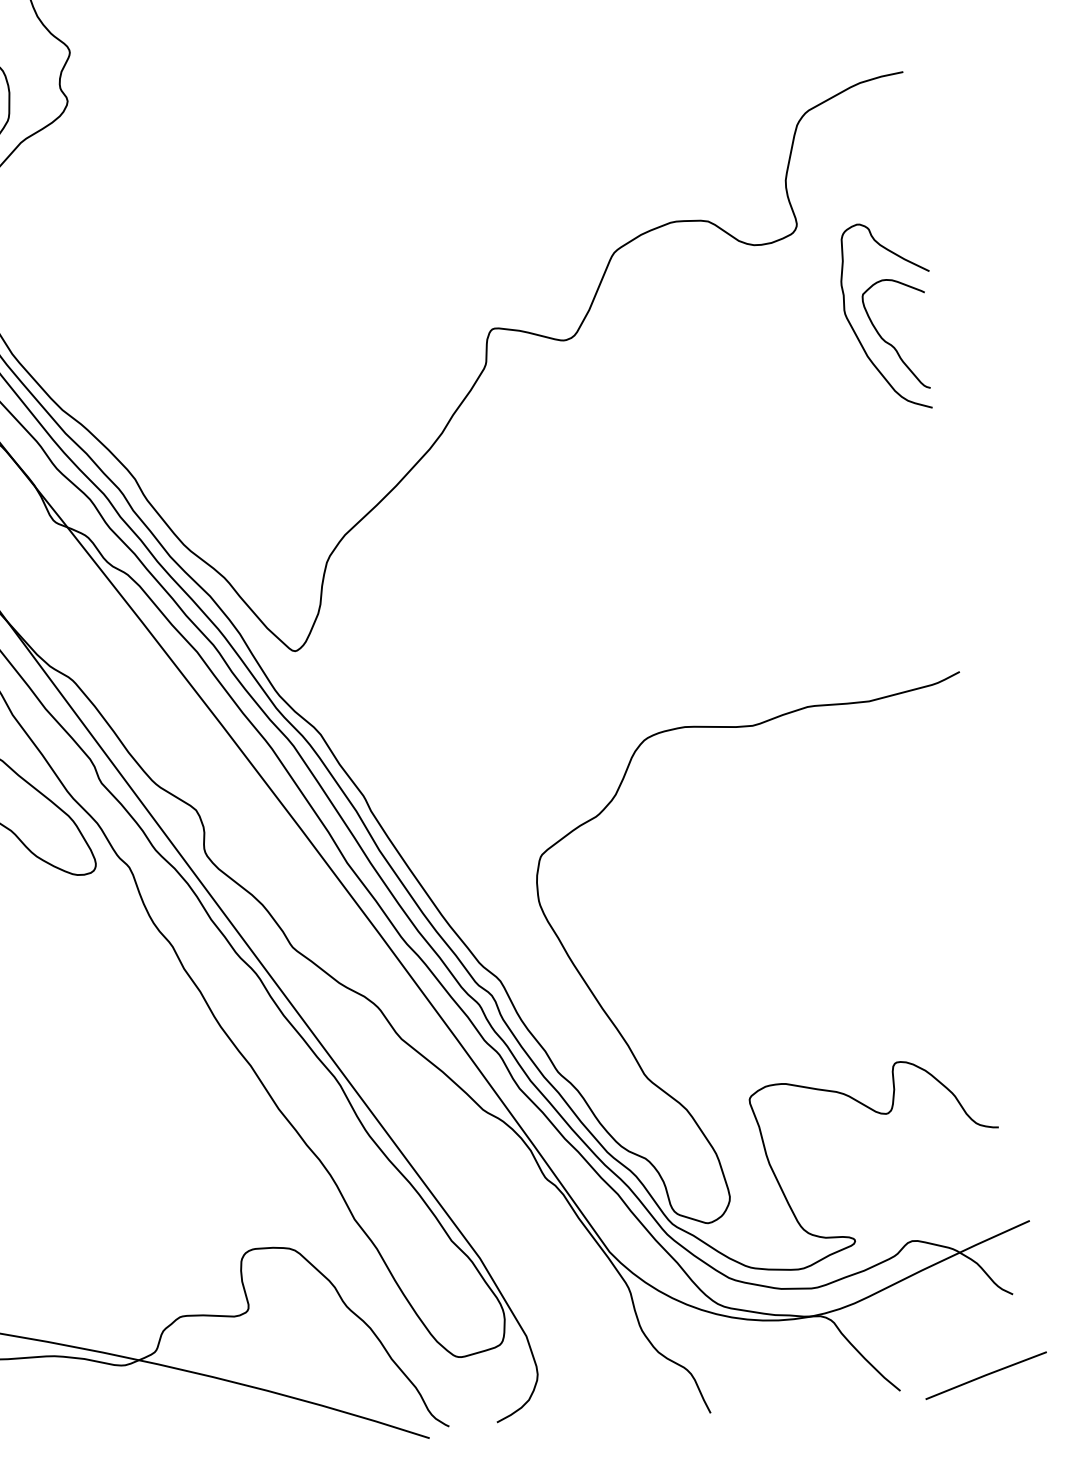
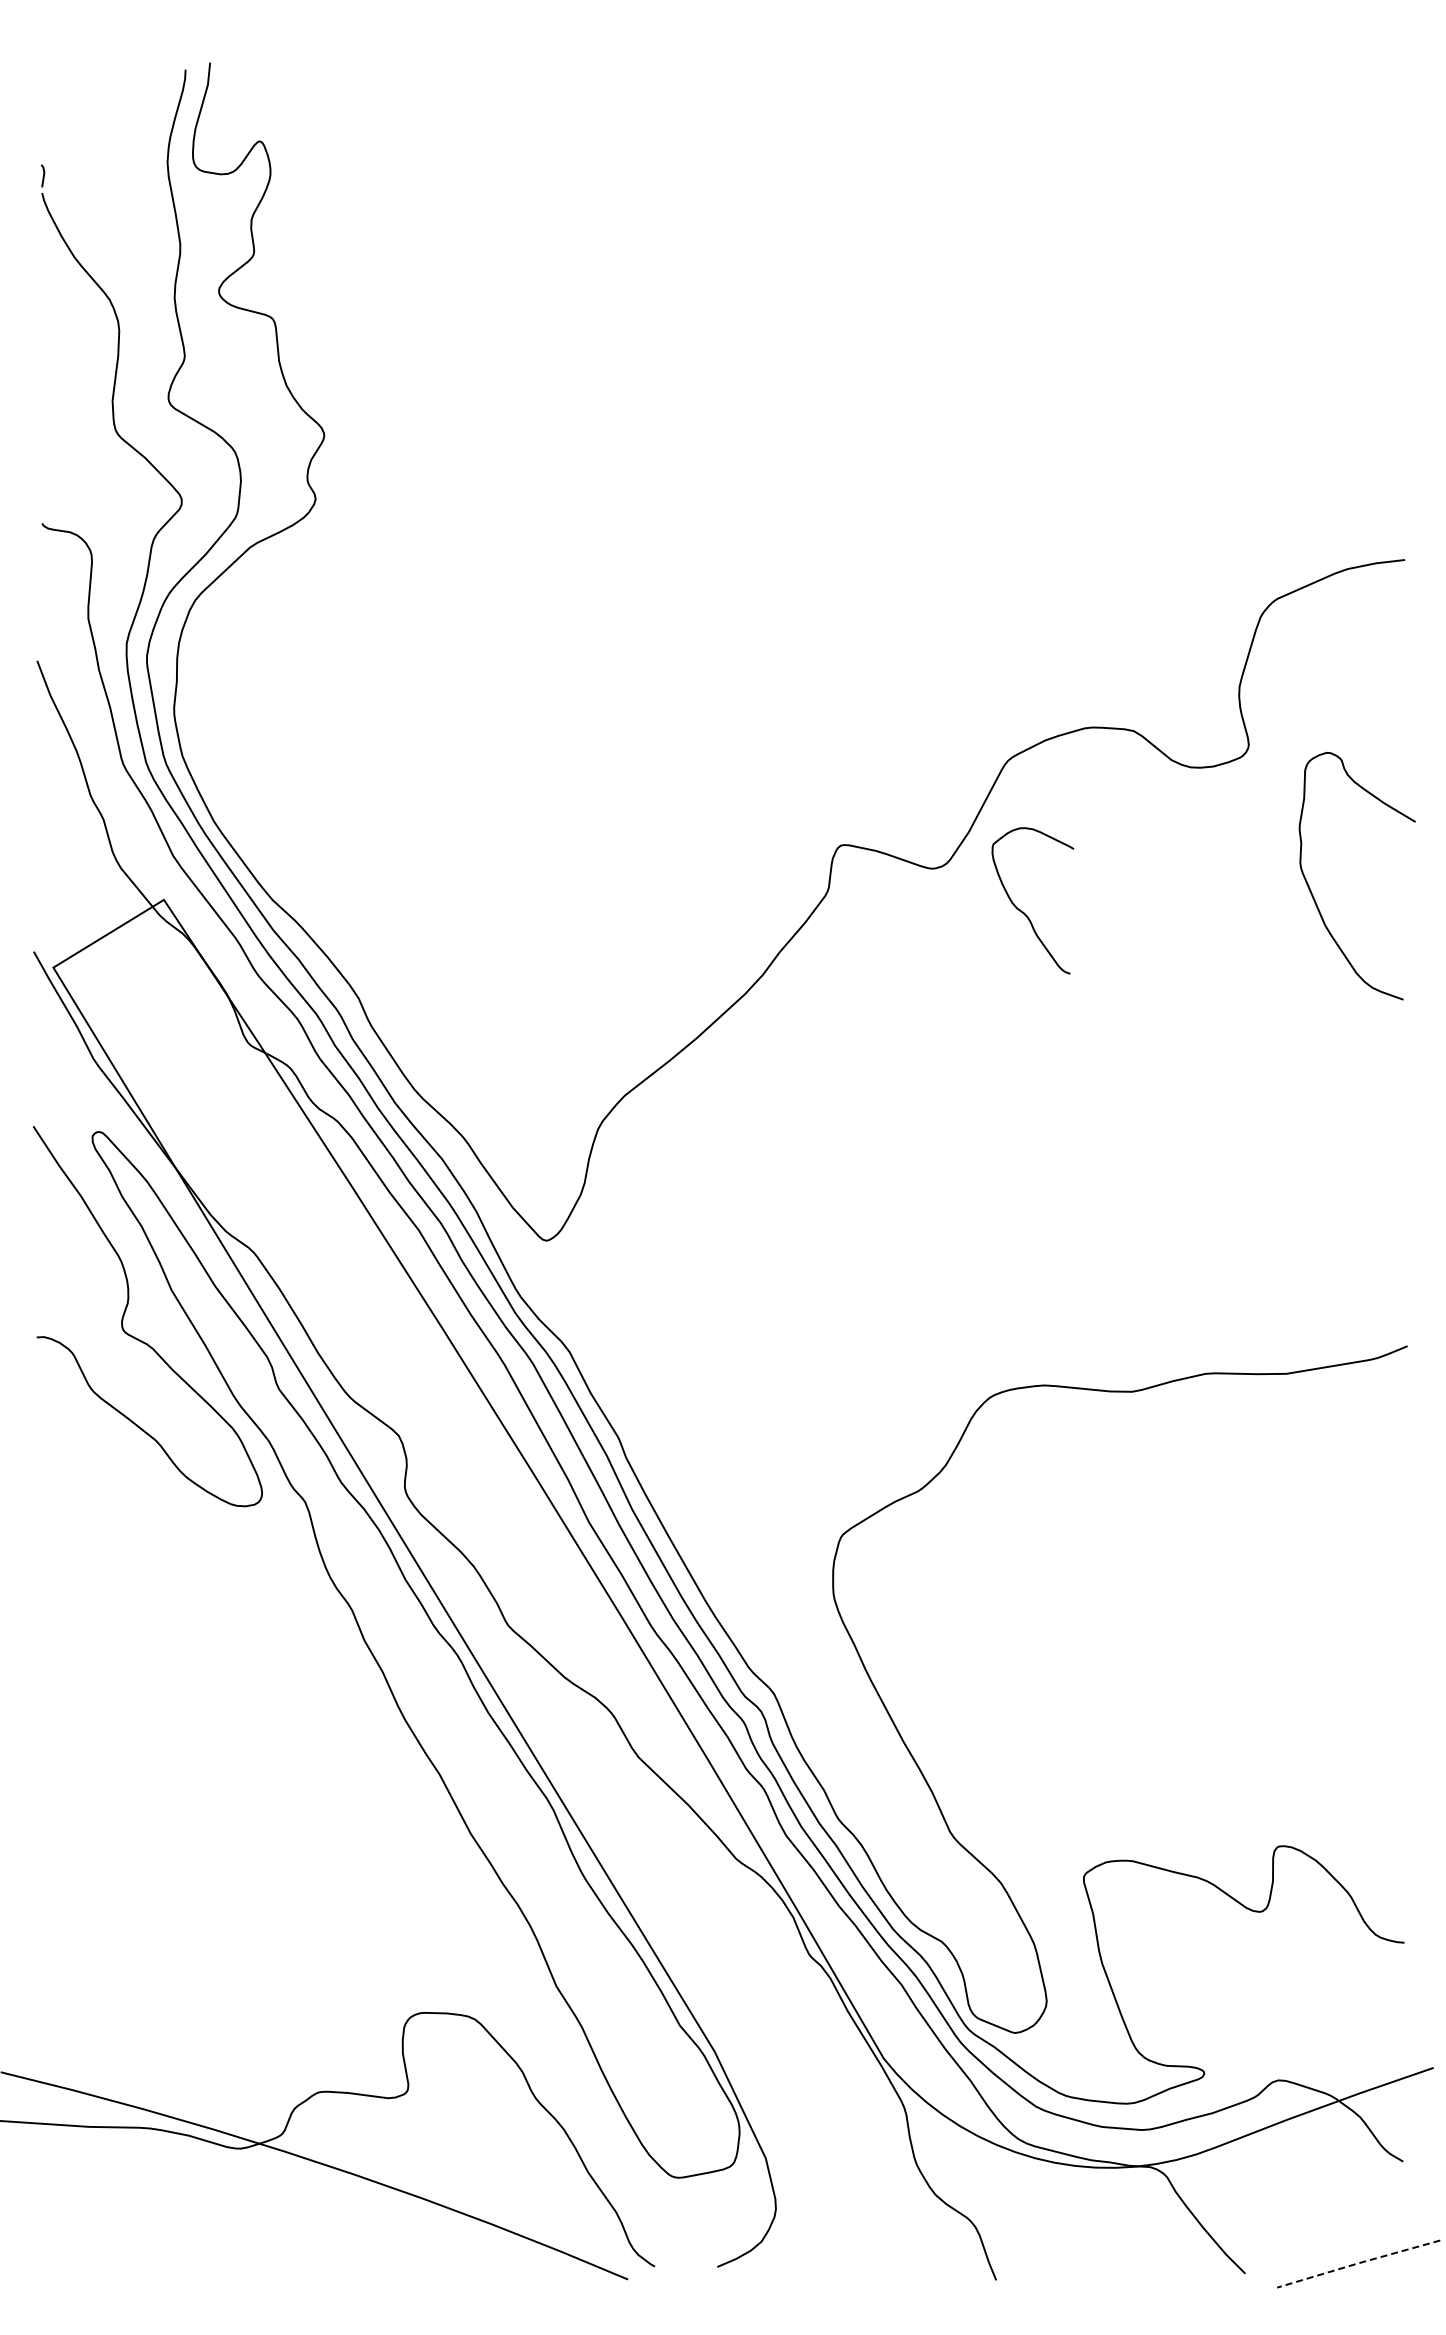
curve: (890, 343) -> (1023, 911), moved
line: (986, 1375) -> (1358, 2263), solid -> dashed

